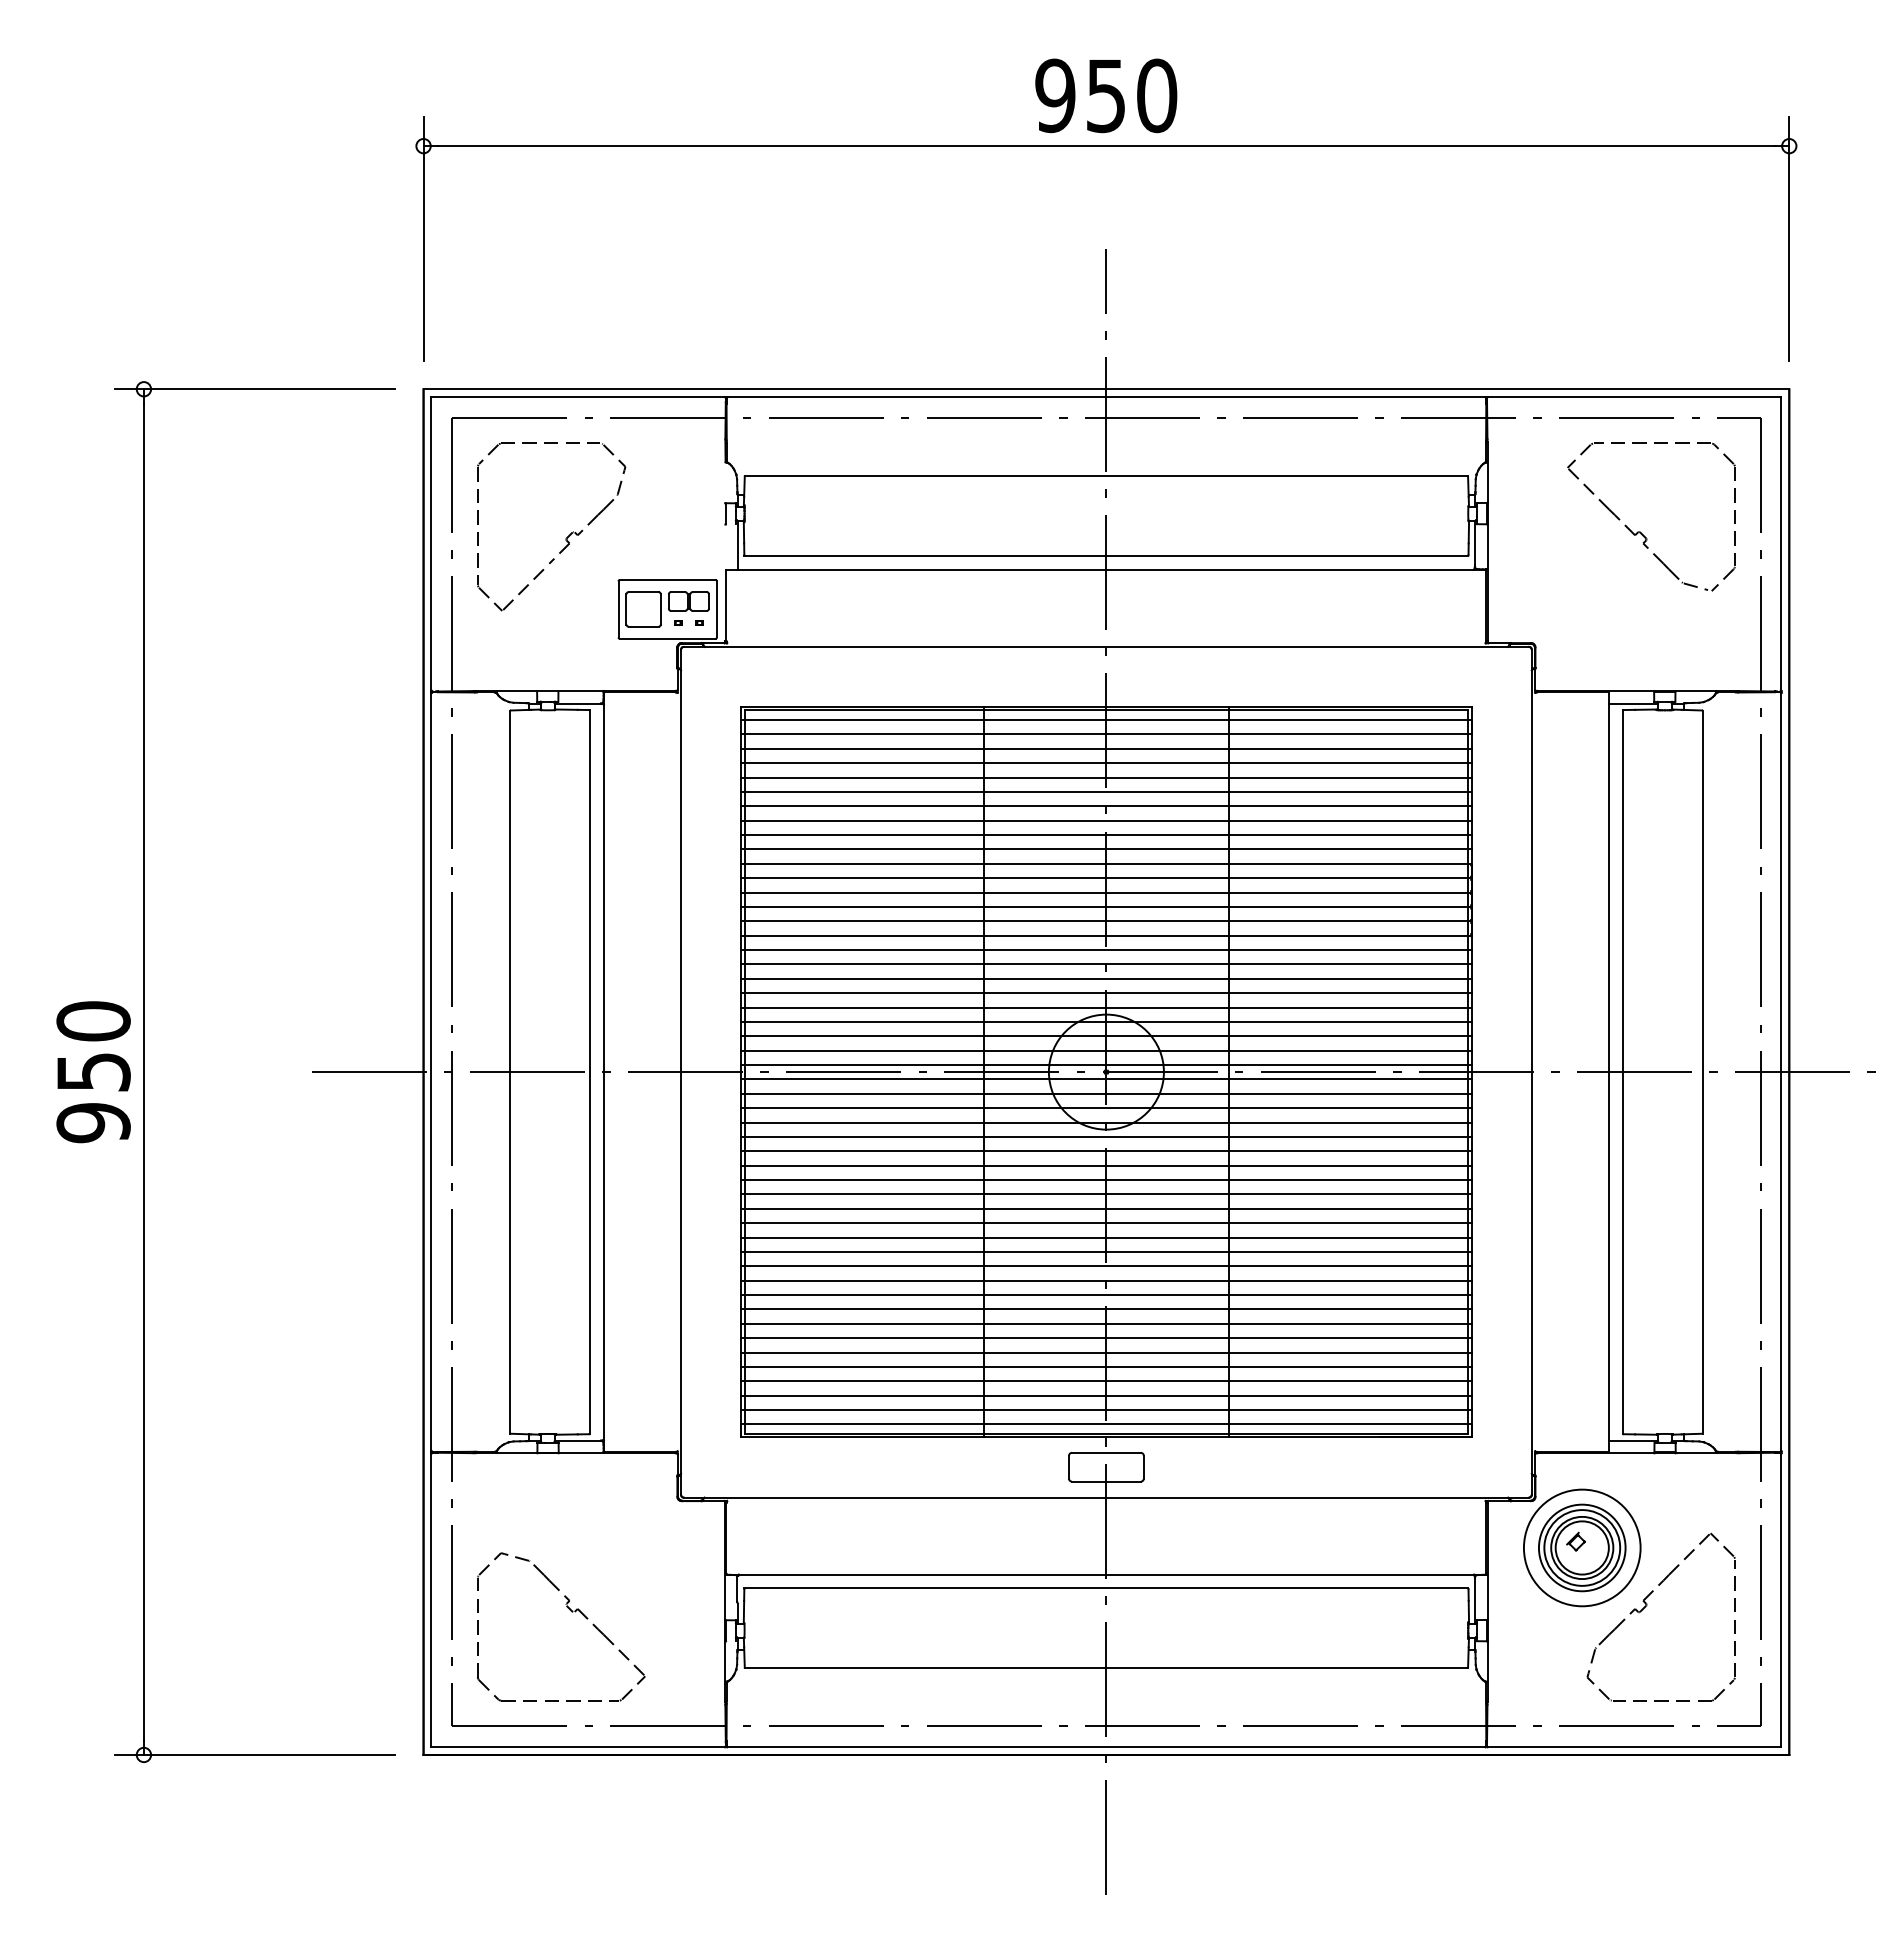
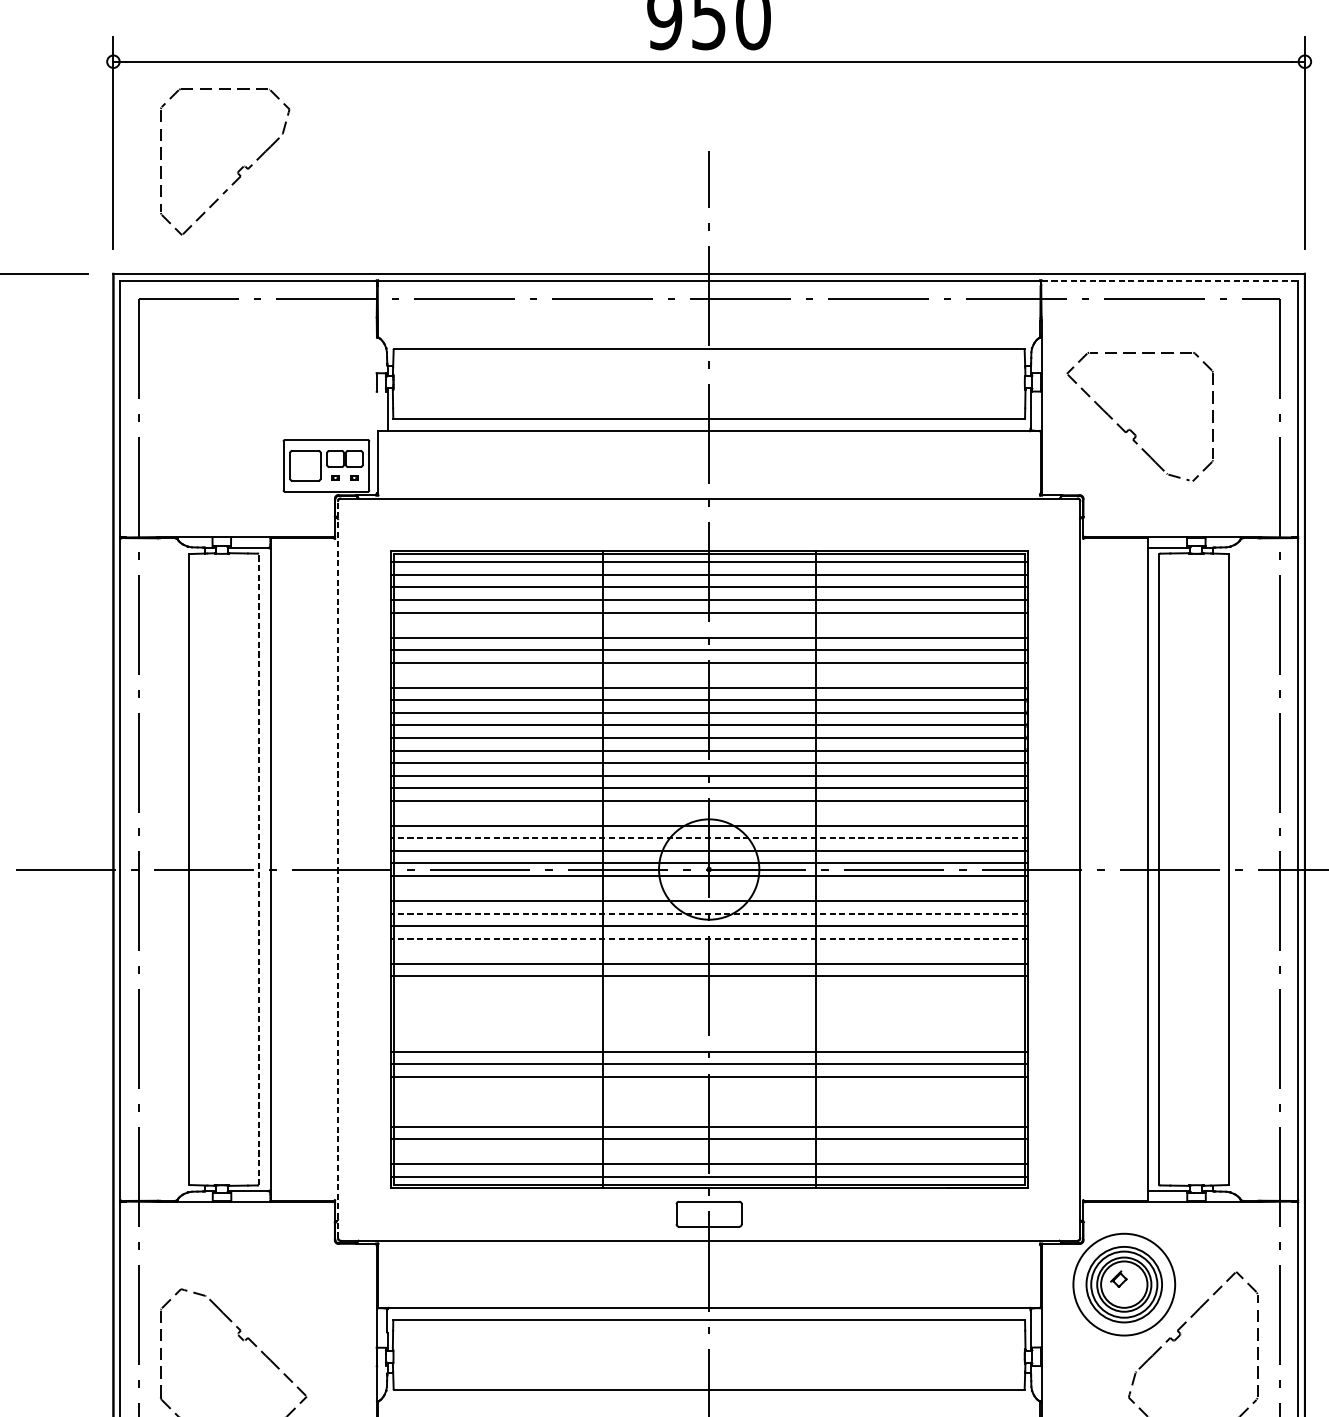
line: (1634, 397) -> (1169, 280), solid -> dashed
part: (1640, 531) -> (1130, 429), moved
part: (565, 538) -> (237, 171), moved
line: (1106, 791) -> (709, 624), removed
line: (1106, 849) -> (709, 675), removed
line: (1106, 1007) -> (709, 813), removed
line: (1105, 1036) -> (708, 838), solid -> dashed
line: (681, 1071) -> (338, 868), solid -> dashed
line: (590, 1072) -> (259, 869), solid -> dashed
line: (1106, 1093) -> (709, 888), removed
line: (1105, 1122) -> (708, 913), solid -> dashed
line: (1105, 1151) -> (708, 938), solid -> dashed
line: (1106, 1165) -> (709, 951), removed
line: (1106, 1208) -> (709, 988), removed
line: (1106, 1223) -> (709, 1001), removed
line: (1106, 1237) -> (709, 1013), removed
line: (1106, 1251) -> (709, 1026), removed
line: (1106, 1266) -> (709, 1039), removed
line: (1106, 1323) -> (709, 1088), removed
line: (1106, 1338) -> (709, 1101), removed
line: (1106, 1352) -> (709, 1114), removed
line: (1106, 1395) -> (709, 1151), removed

